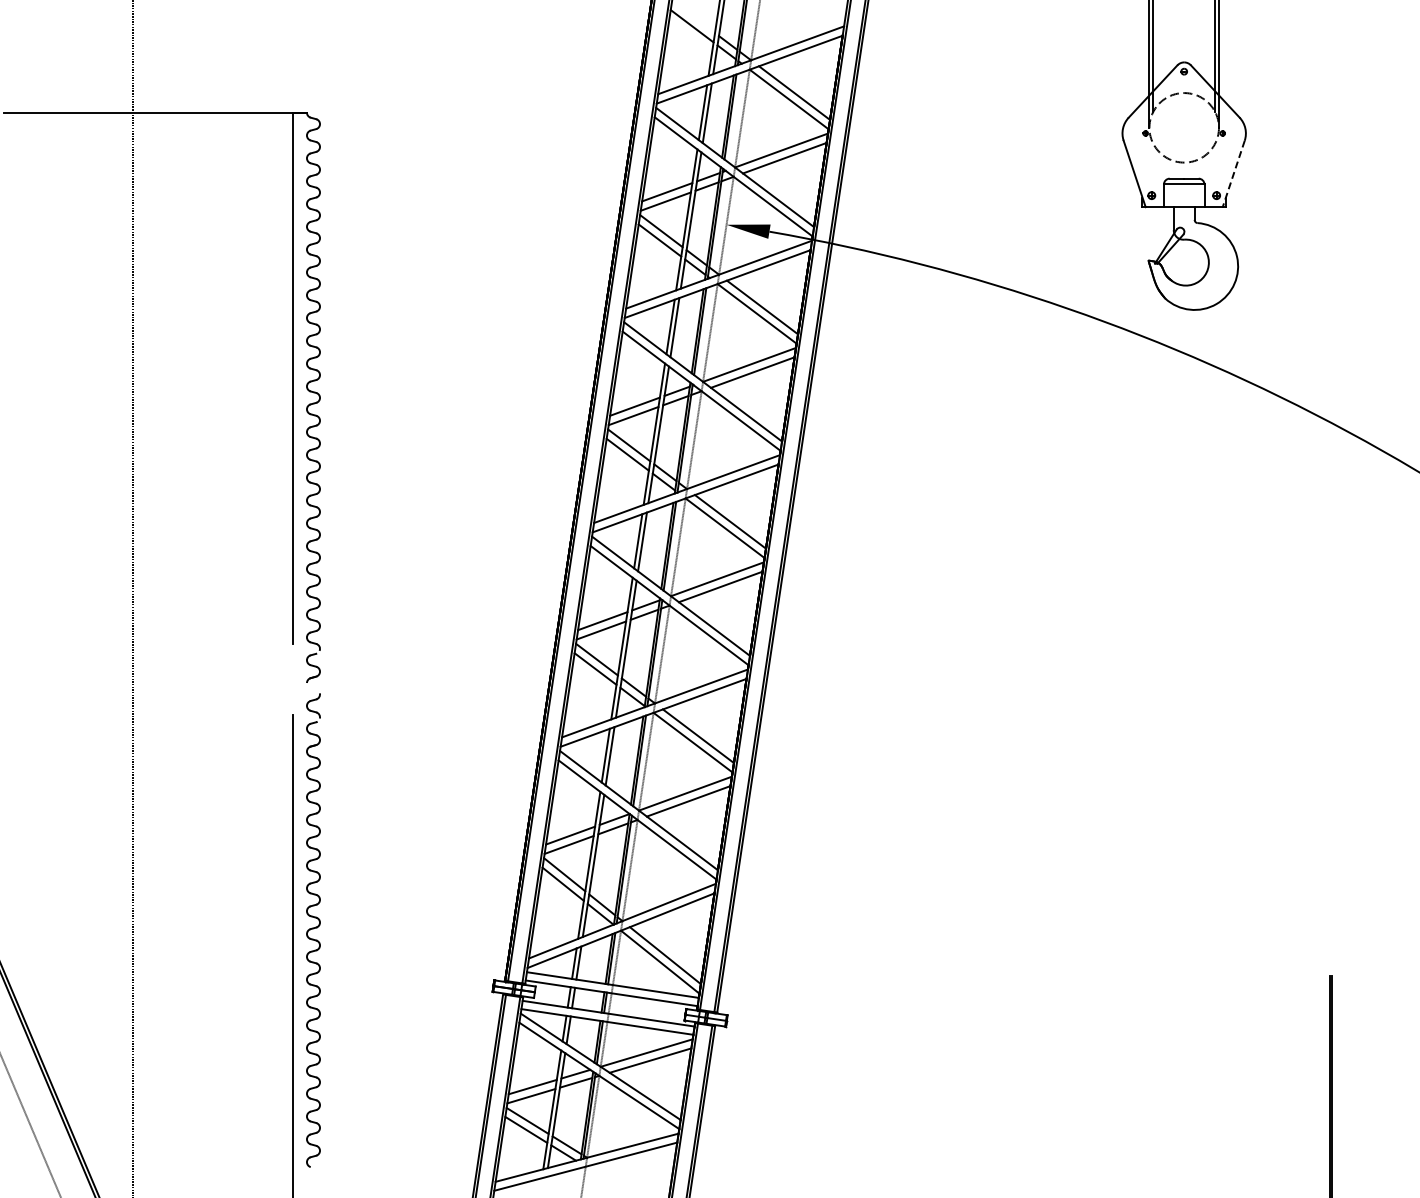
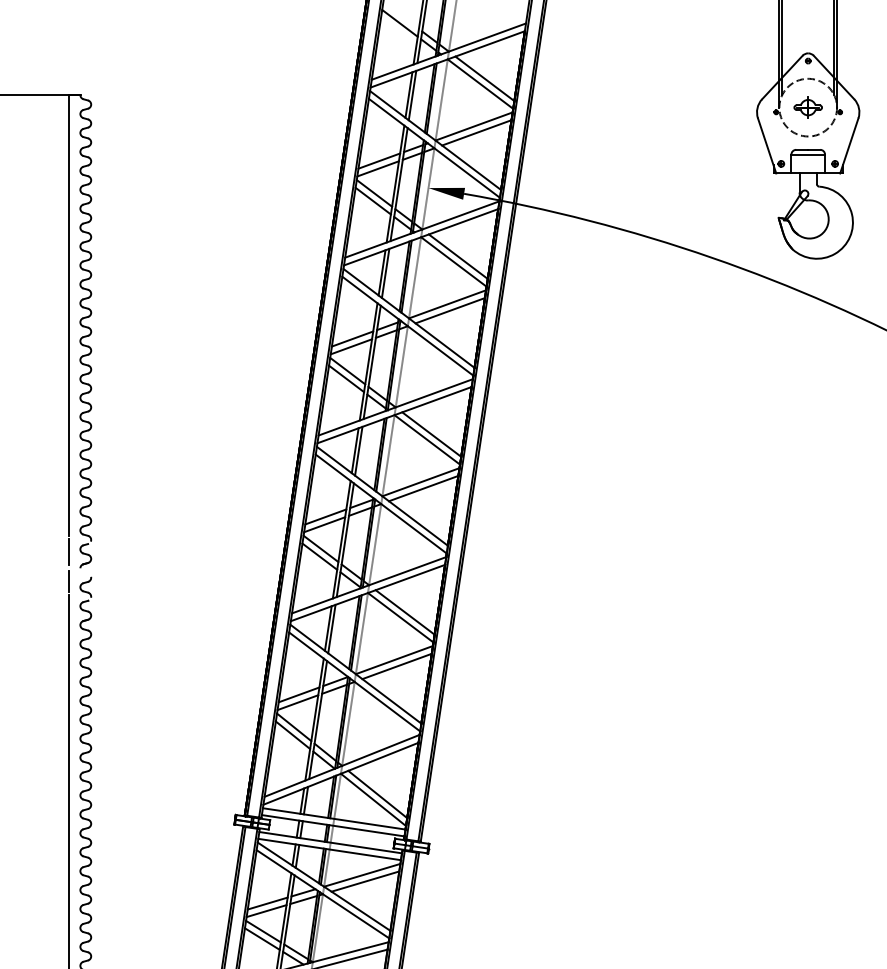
part: (1183, 127) -> (807, 107), added
line: (1233, 173) -> (849, 145), dashed -> solid
line: (293, 663) -> (69, 552), added
line: (293, 698) -> (69, 581), added

